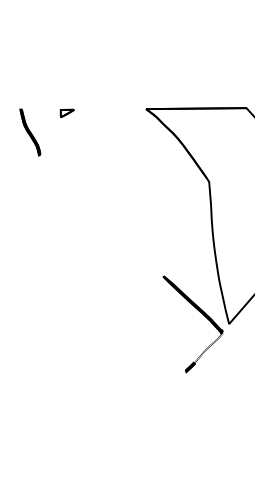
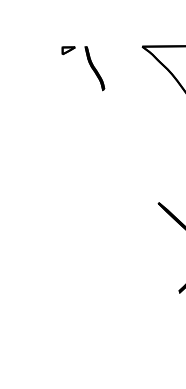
part: (30, 132) -> (95, 68), moved

